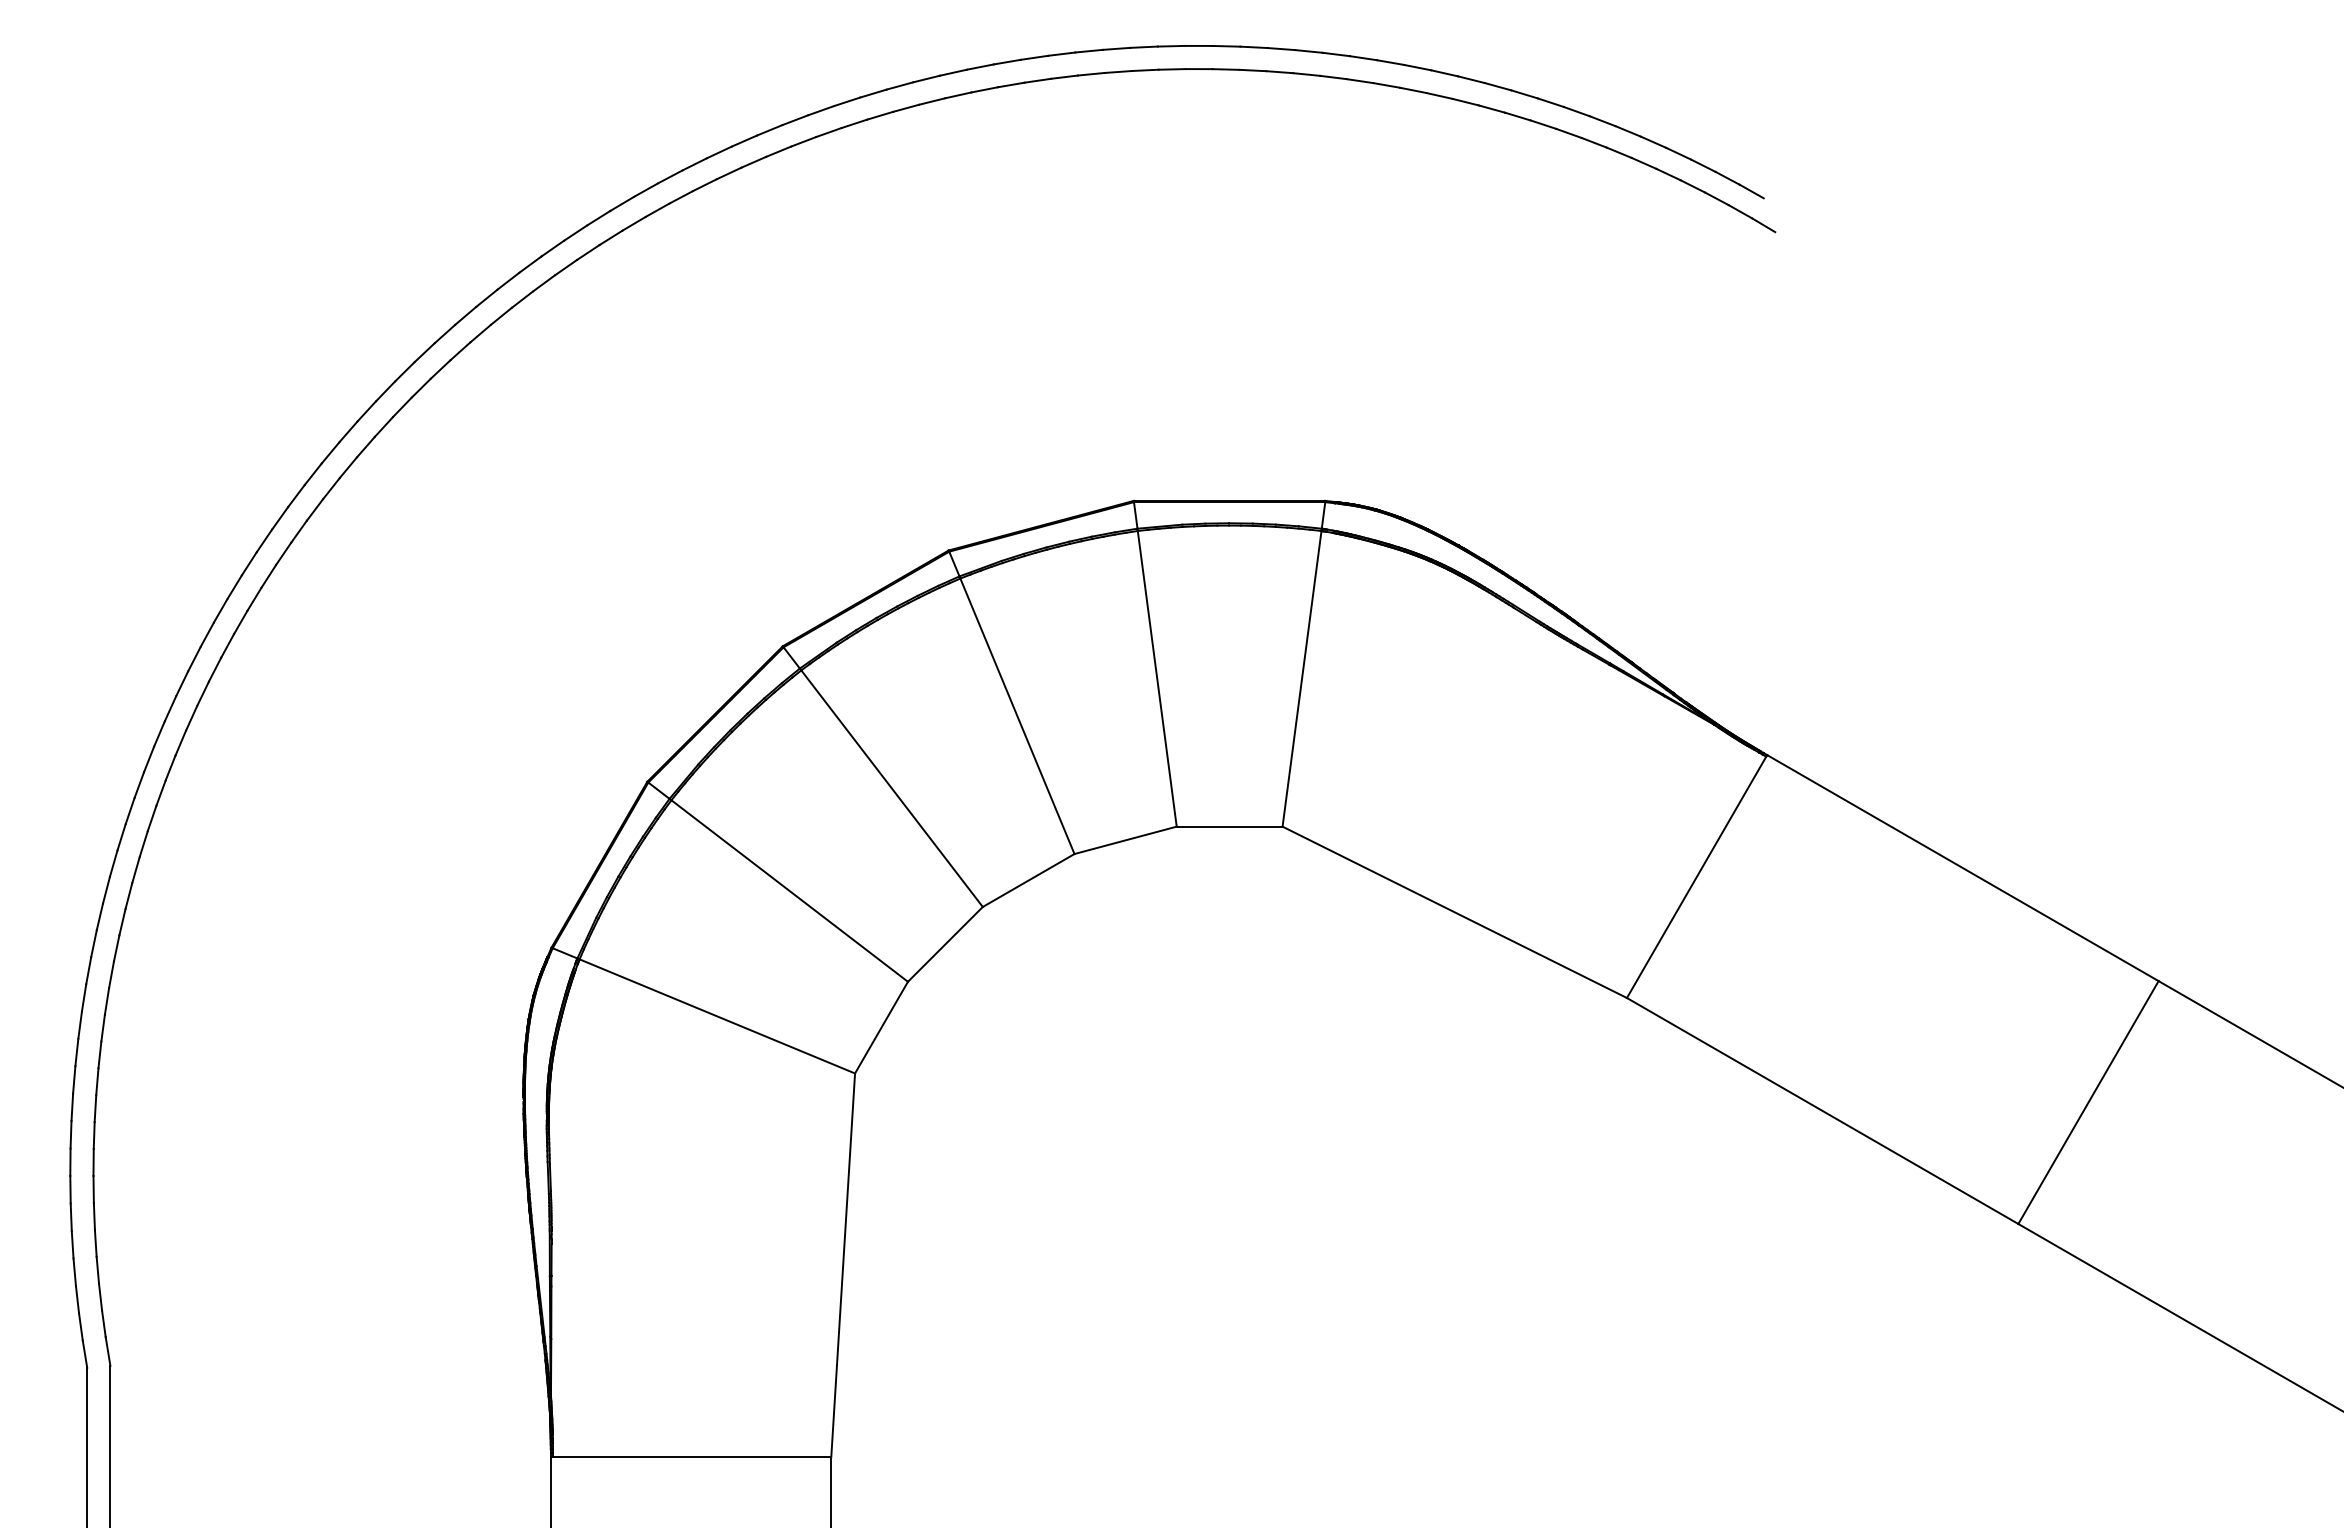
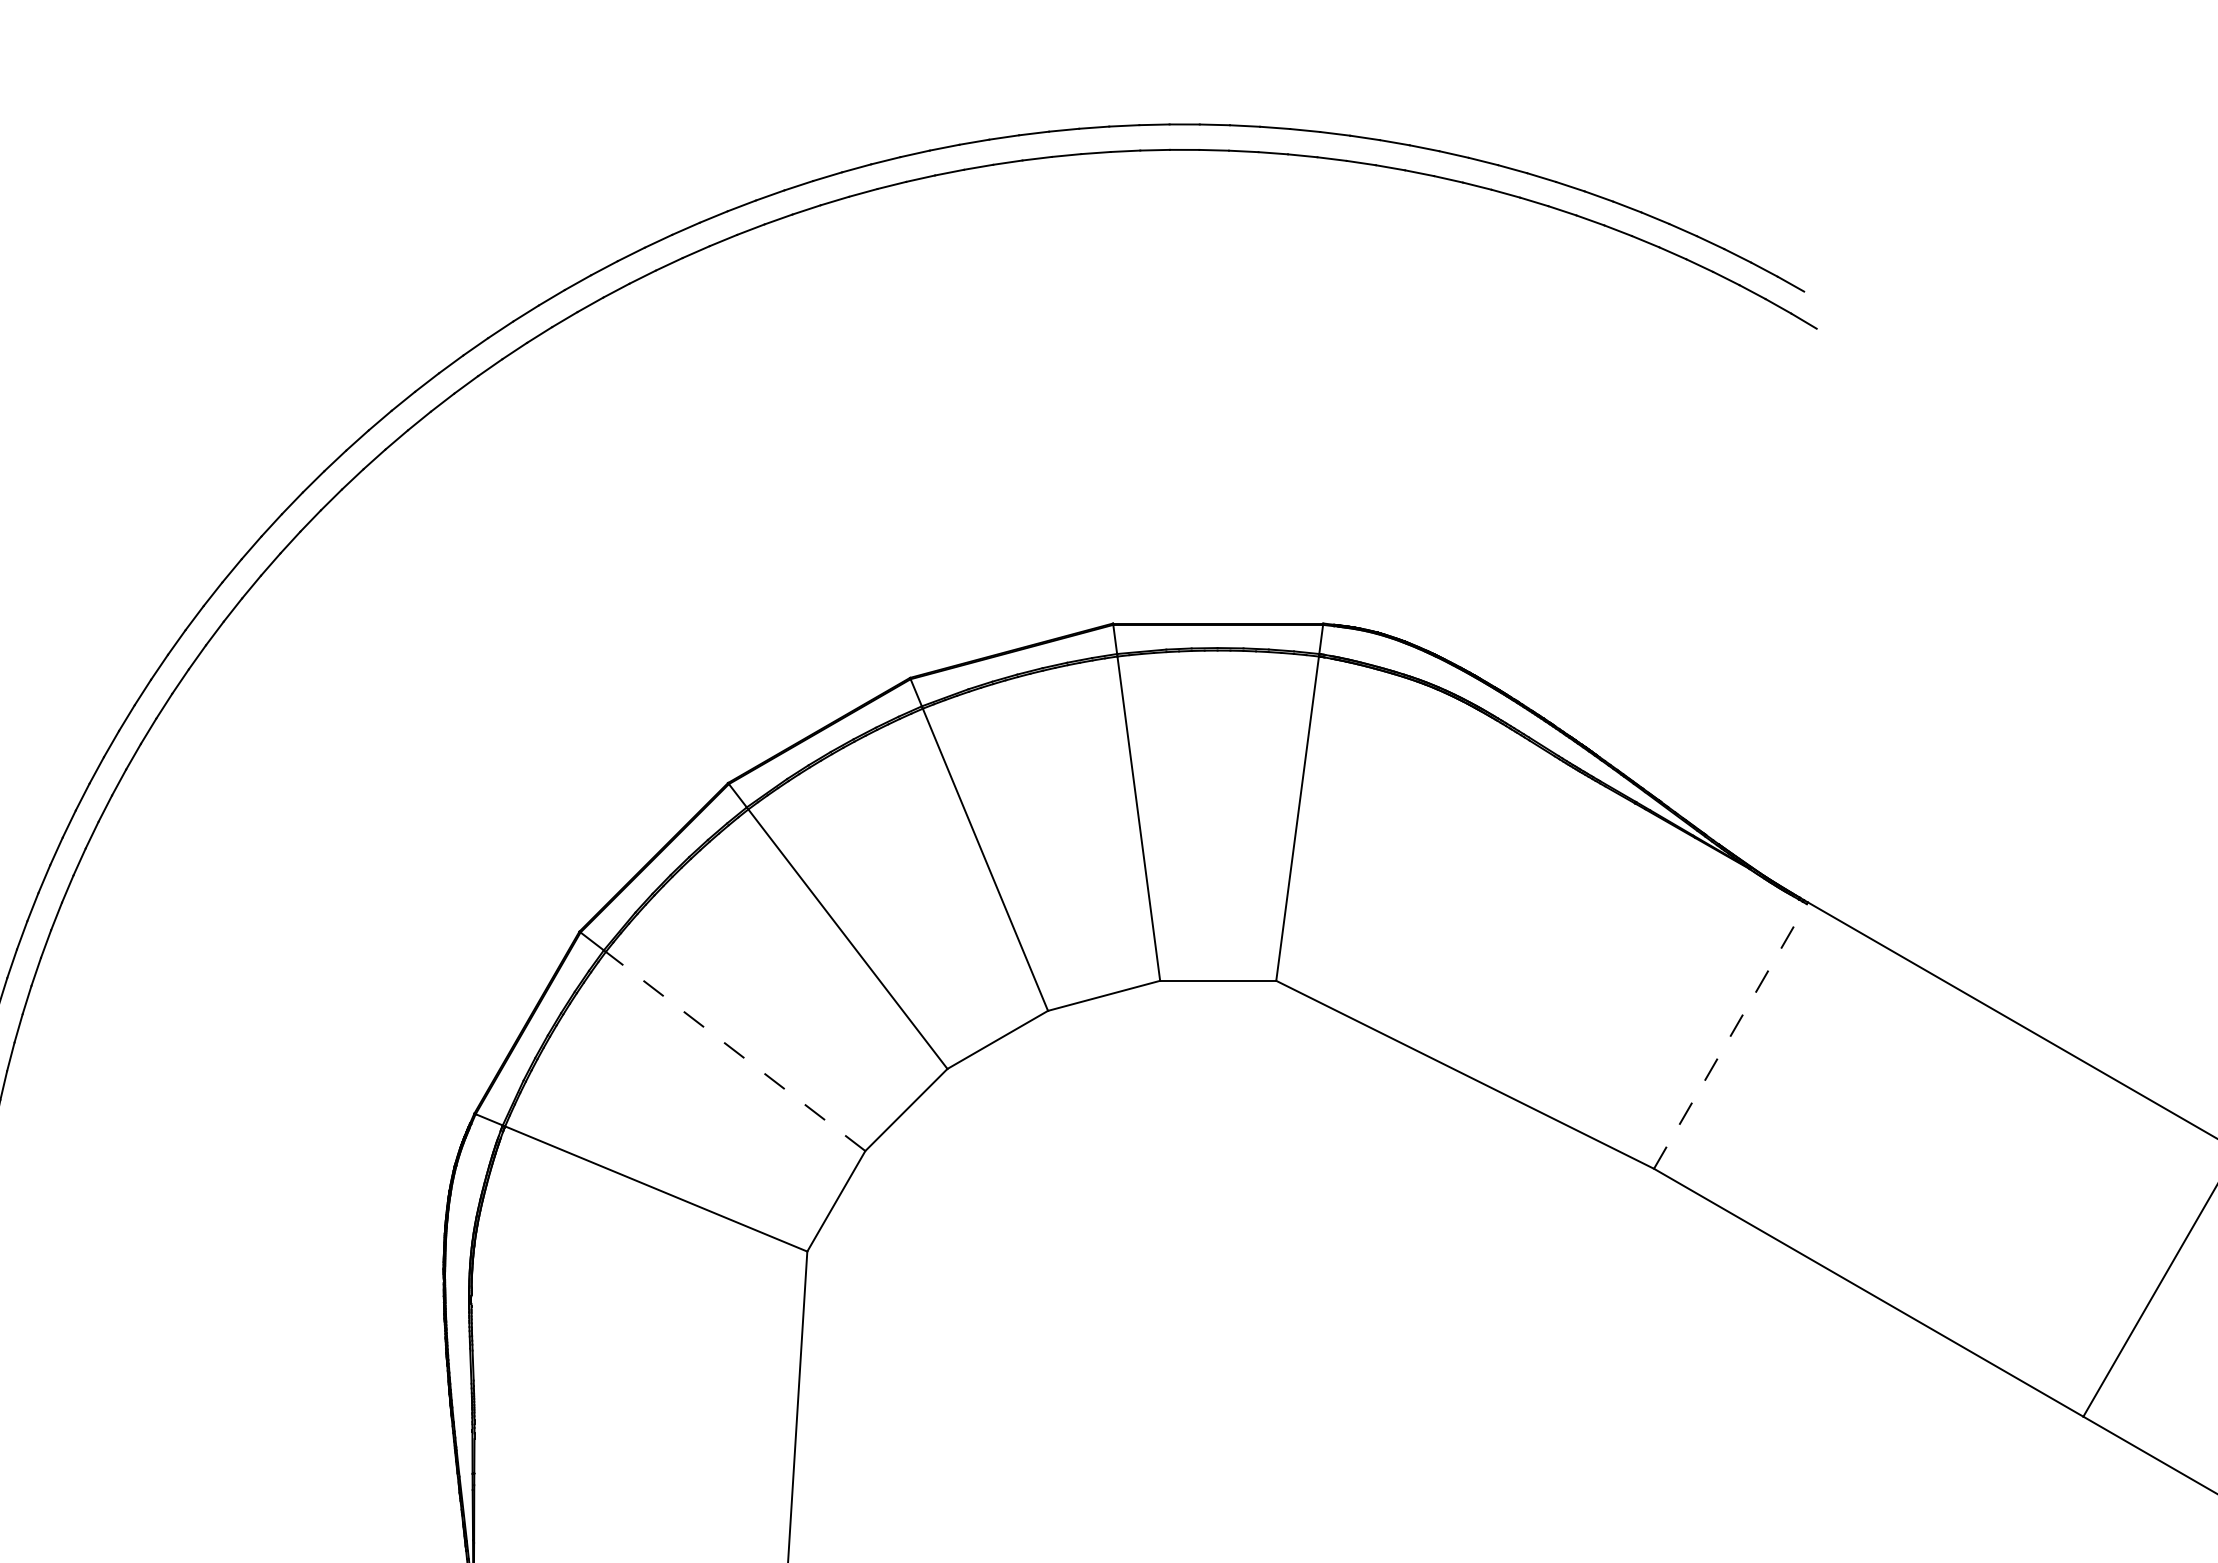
line: (1696, 876) -> (1730, 1035), solid -> dashed
line: (789, 890) -> (735, 1050), solid -> dashed

